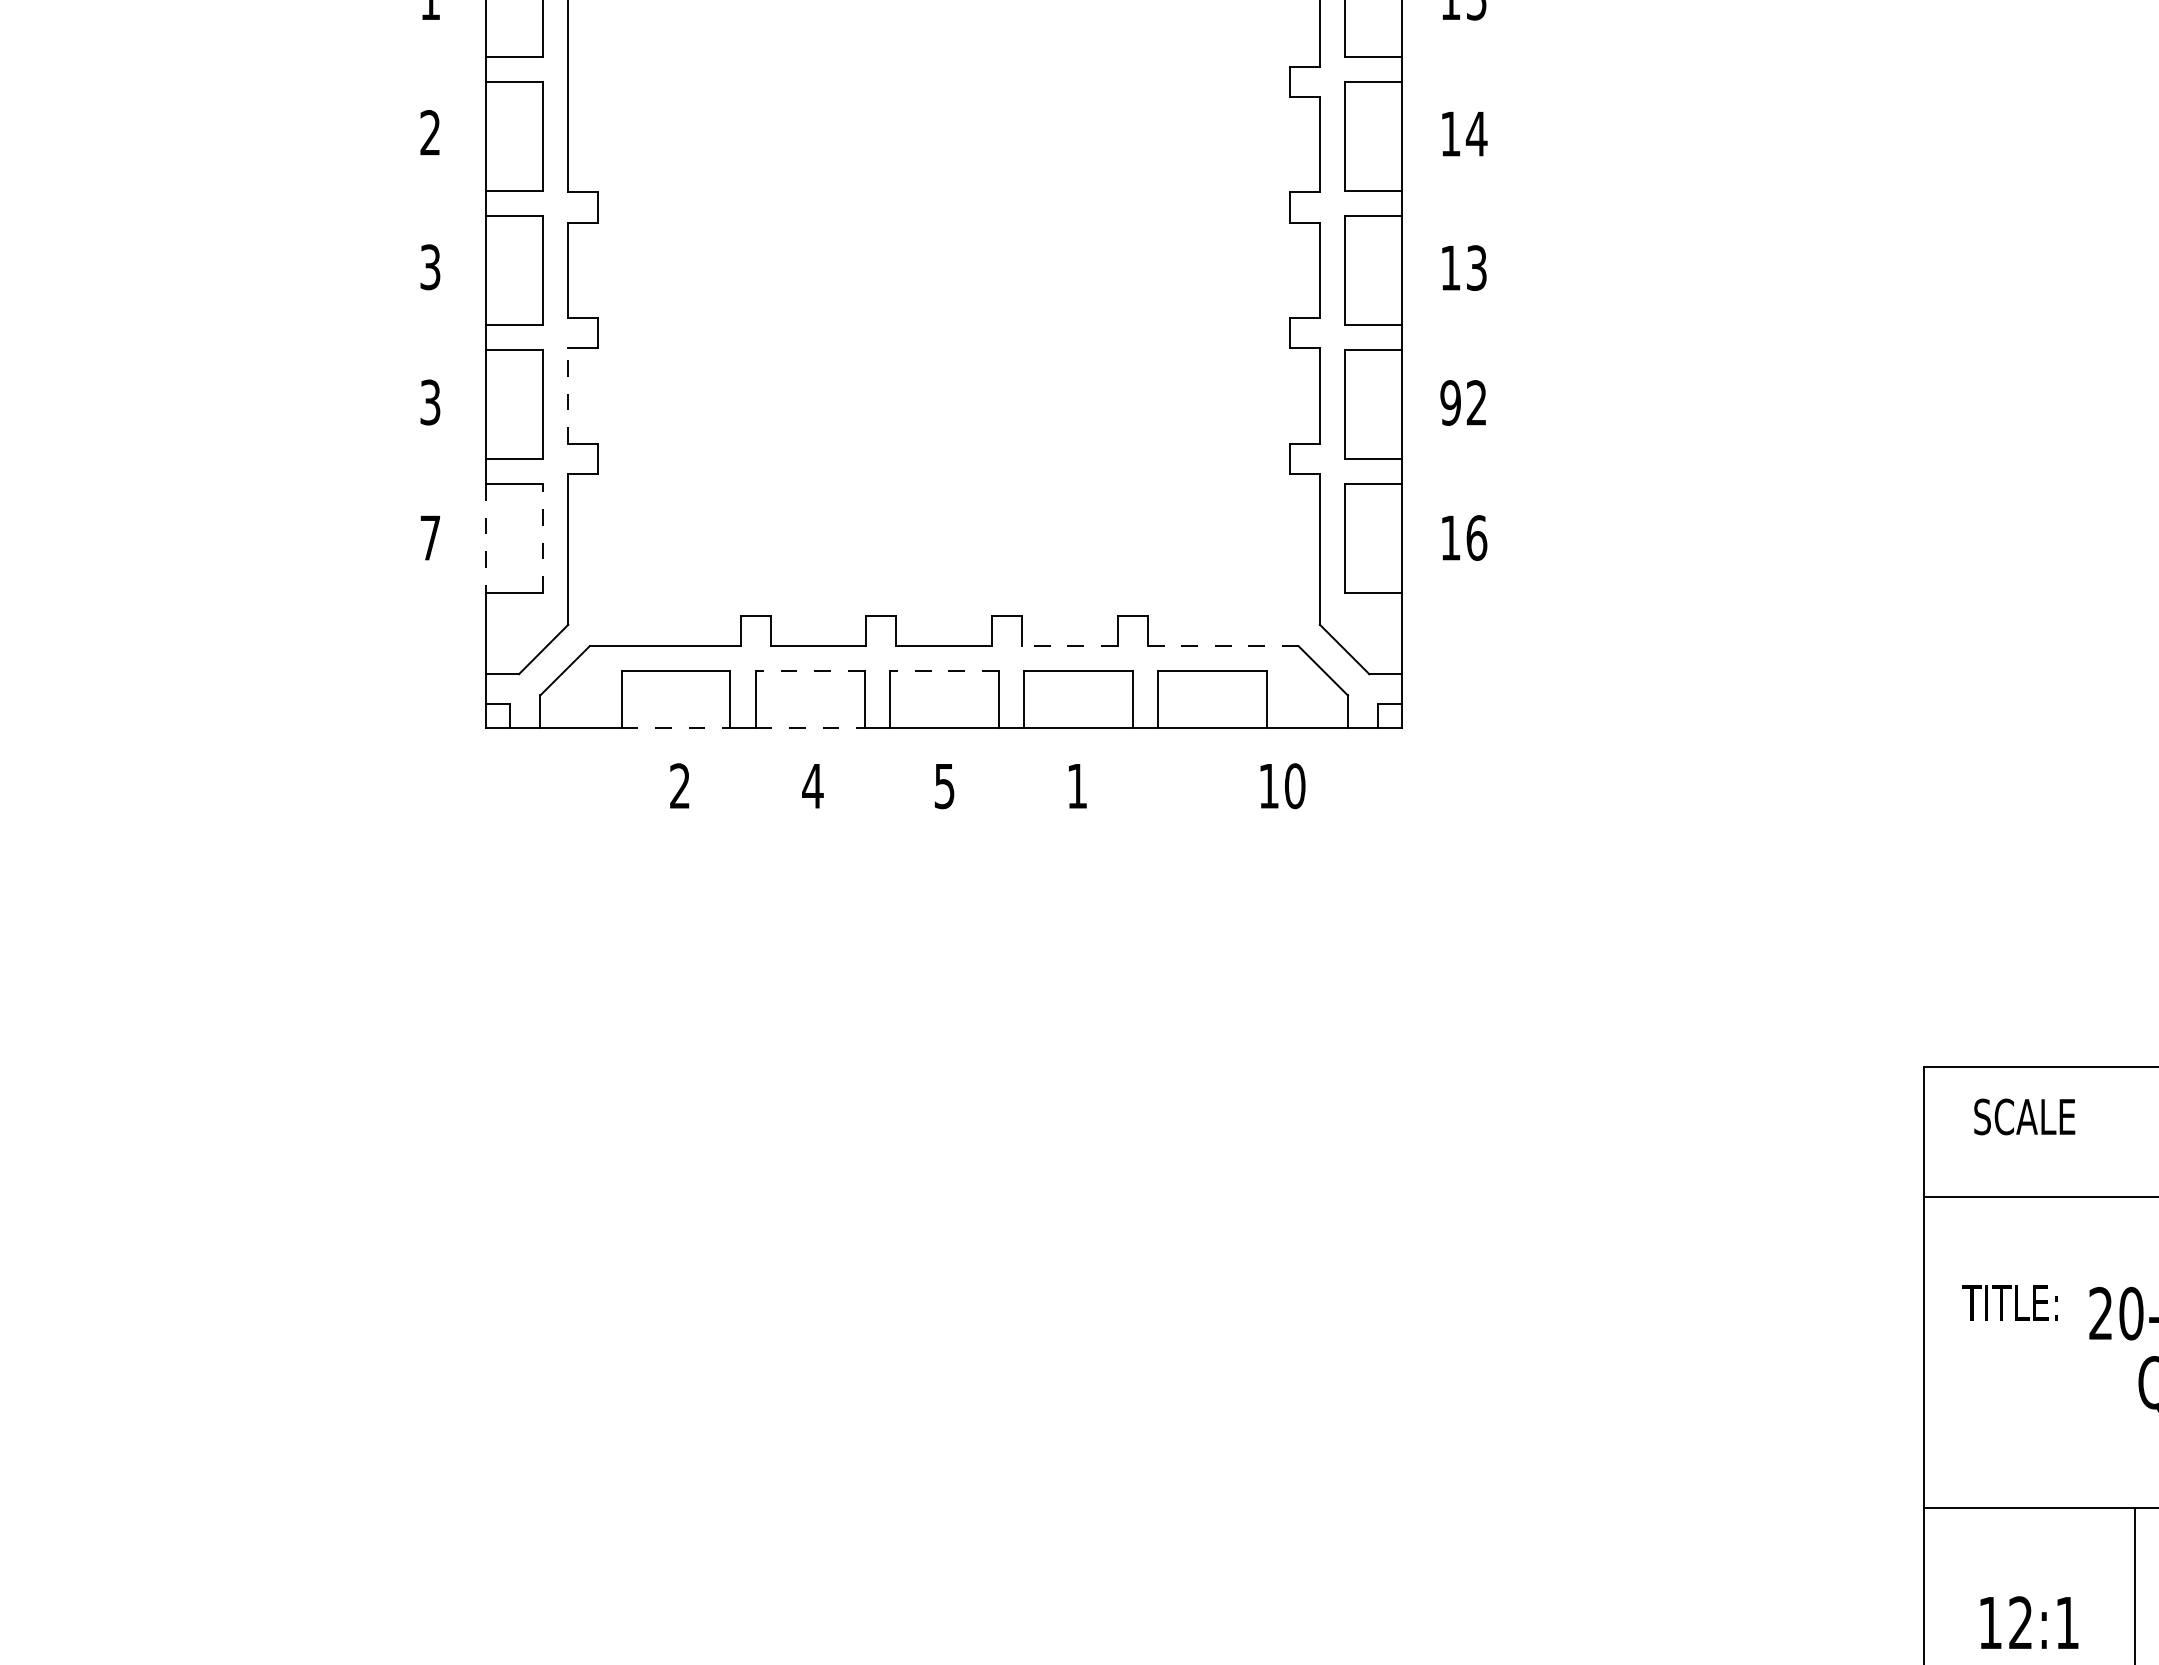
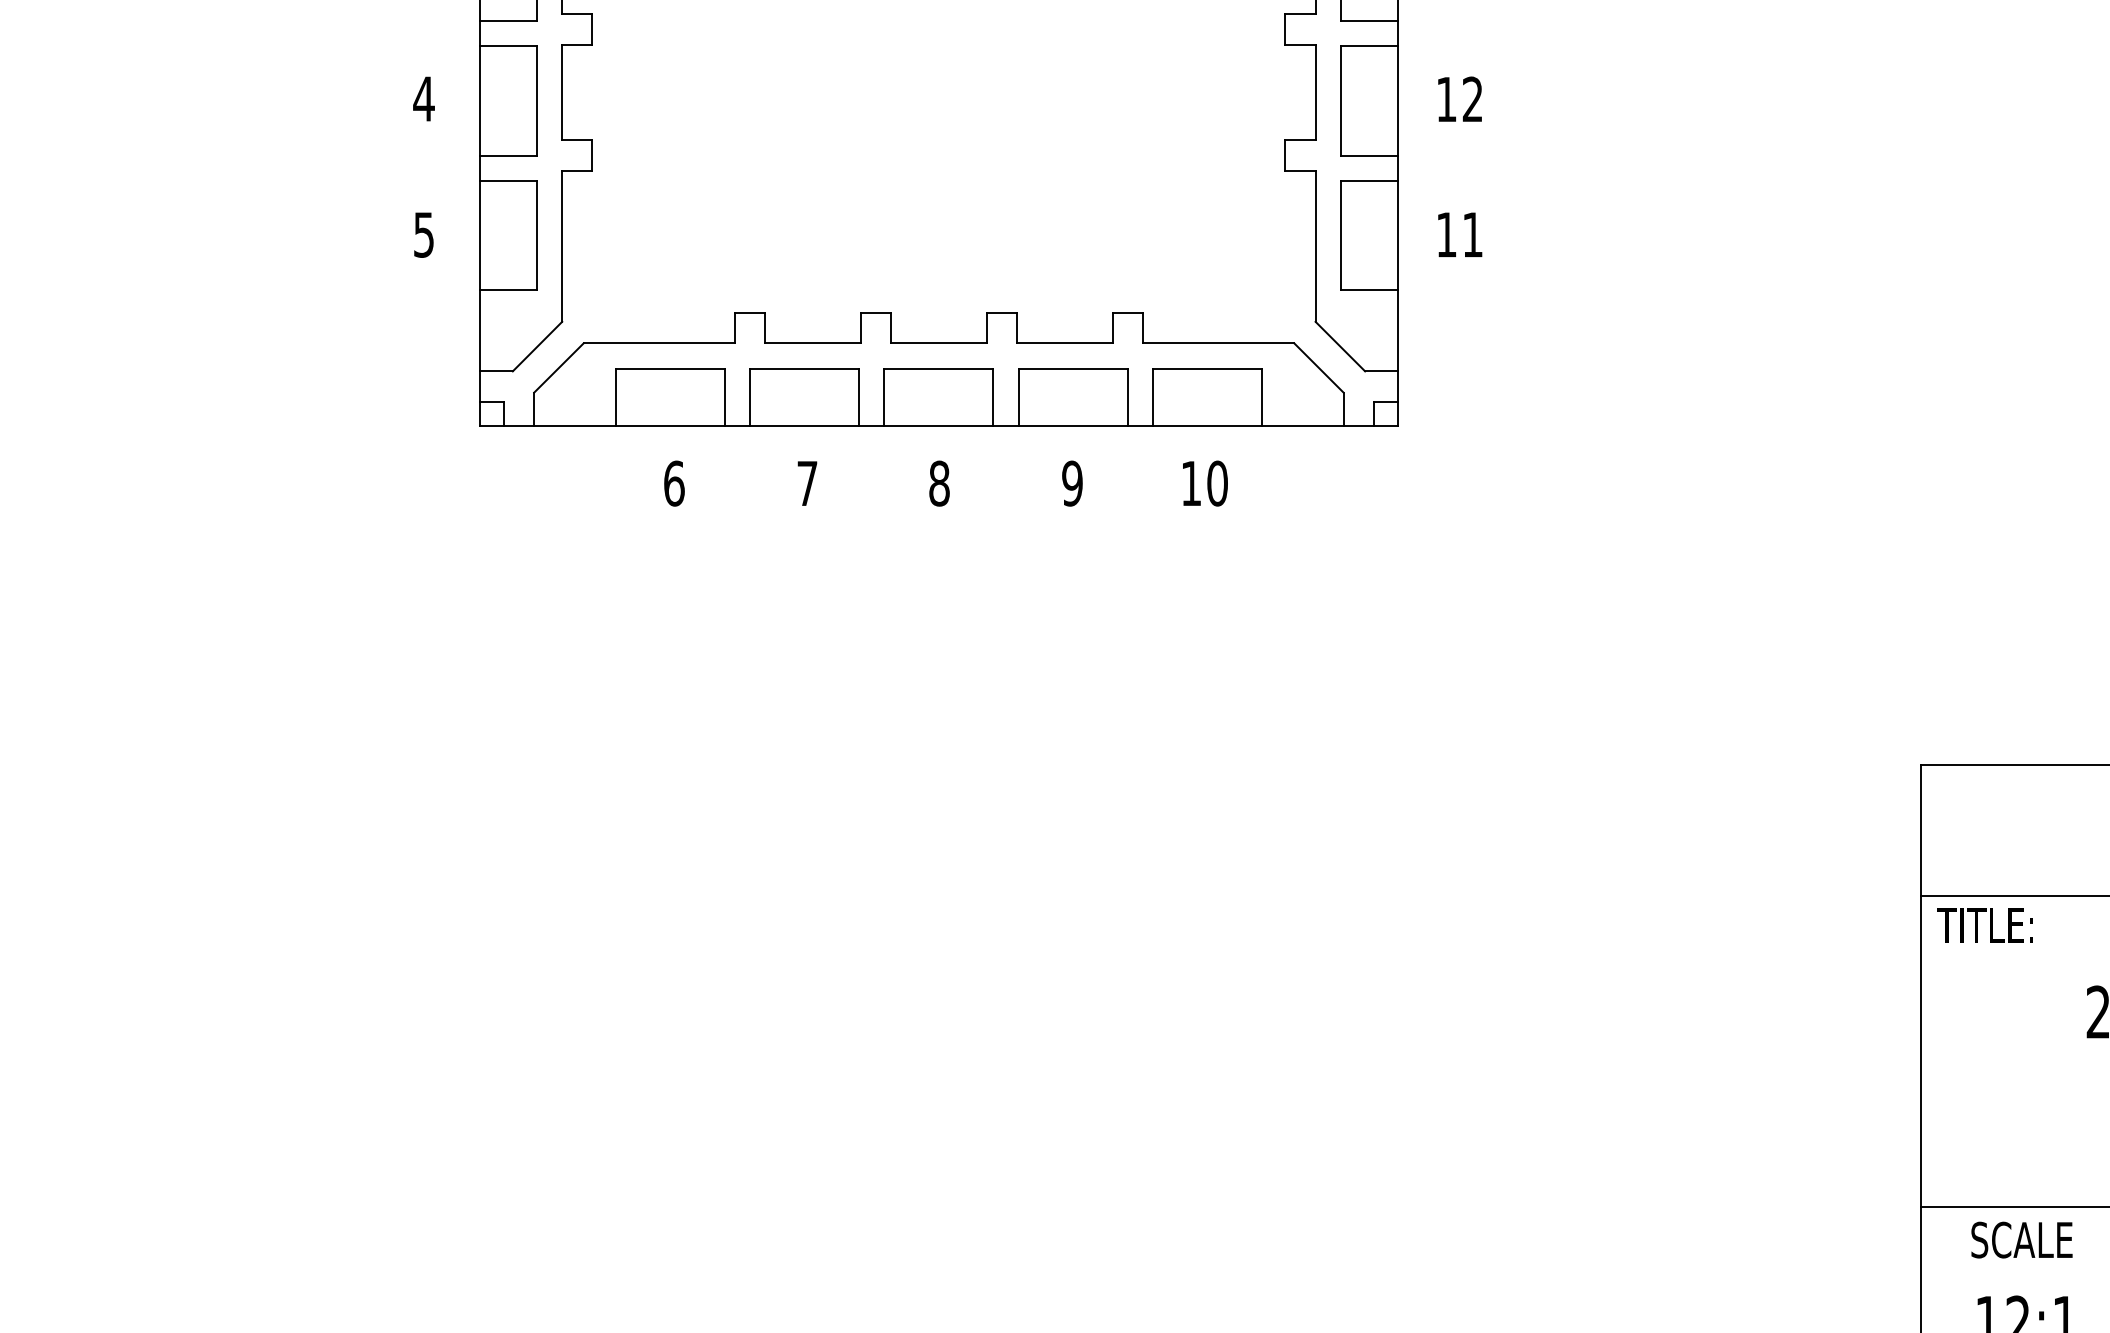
line: (568, 396) -> (562, 93), dashed -> solid
text: (430, 402) -> (424, 99), 3 -> 4
text: (1450, 402) -> (1446, 99), 92 -> 12
line: (543, 537) -> (537, 234), dashed -> solid
text: (1476, 537) -> (1472, 234), 16 -> 11
text: (430, 538) -> (424, 235), 7 -> 5
line: (486, 538) -> (480, 235), dashed -> solid
line: (1069, 646) -> (1064, 343), dashed -> solid
line: (1222, 646) -> (1217, 343), dashed -> solid
line: (809, 671) -> (803, 368), dashed -> solid
line: (943, 671) -> (938, 368), dashed -> solid
line: (676, 728) -> (670, 425), dashed -> solid
line: (810, 728) -> (804, 425), dashed -> solid
text: (680, 786) -> (674, 483), 2 -> 6
text: (812, 786) -> (807, 483), 4 -> 7
text: (944, 786) -> (939, 483), 5 -> 8
text: (1077, 786) -> (1072, 483), 1 -> 9
text: (1282, 786) -> (1204, 483), moved
text: (2024, 1116) -> (2021, 1239), moved
text: (2009, 1302) -> (1984, 924), moved

